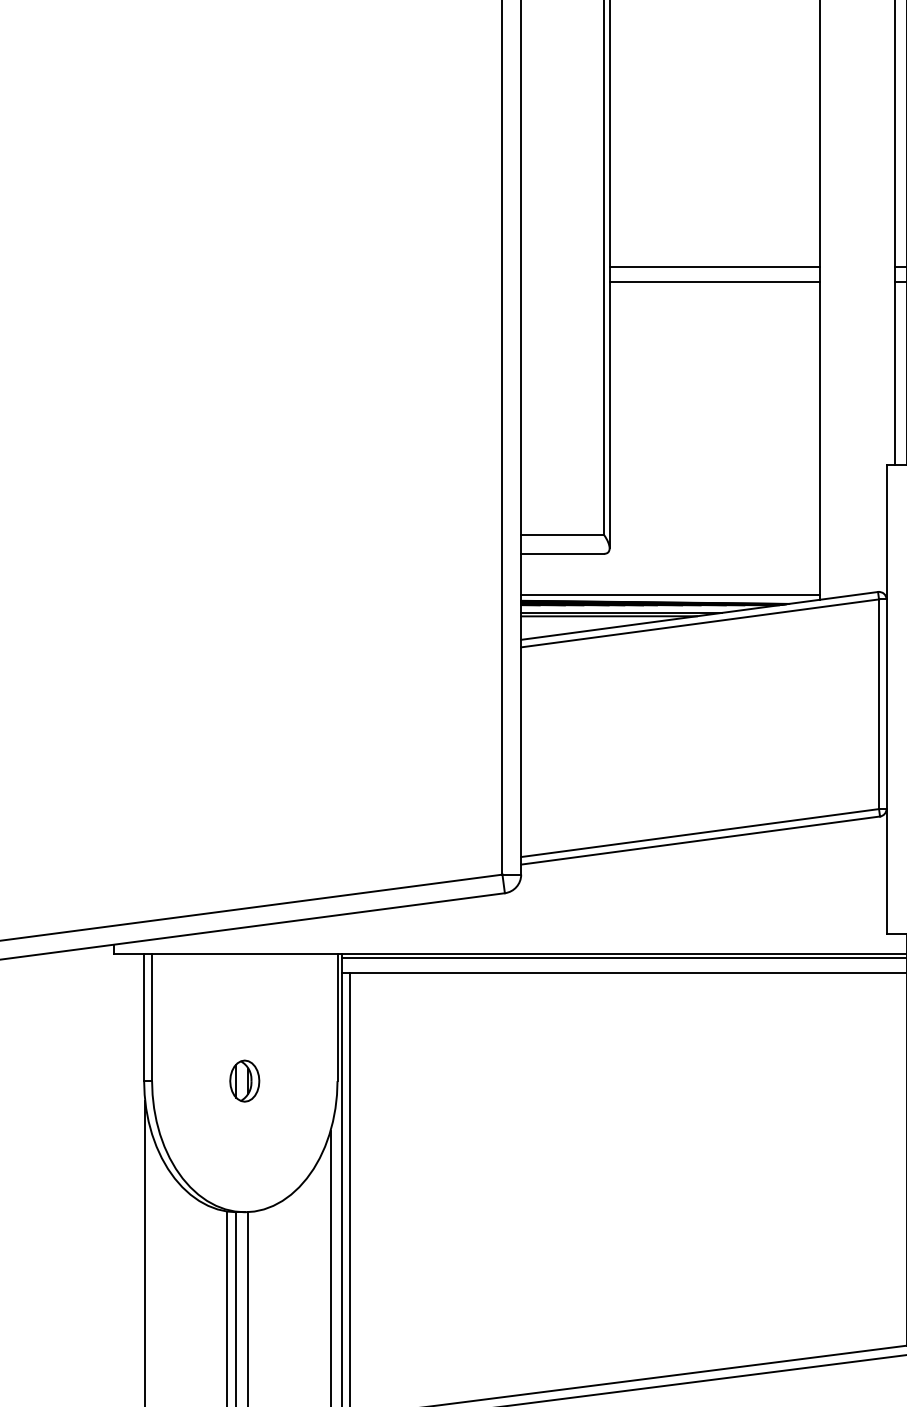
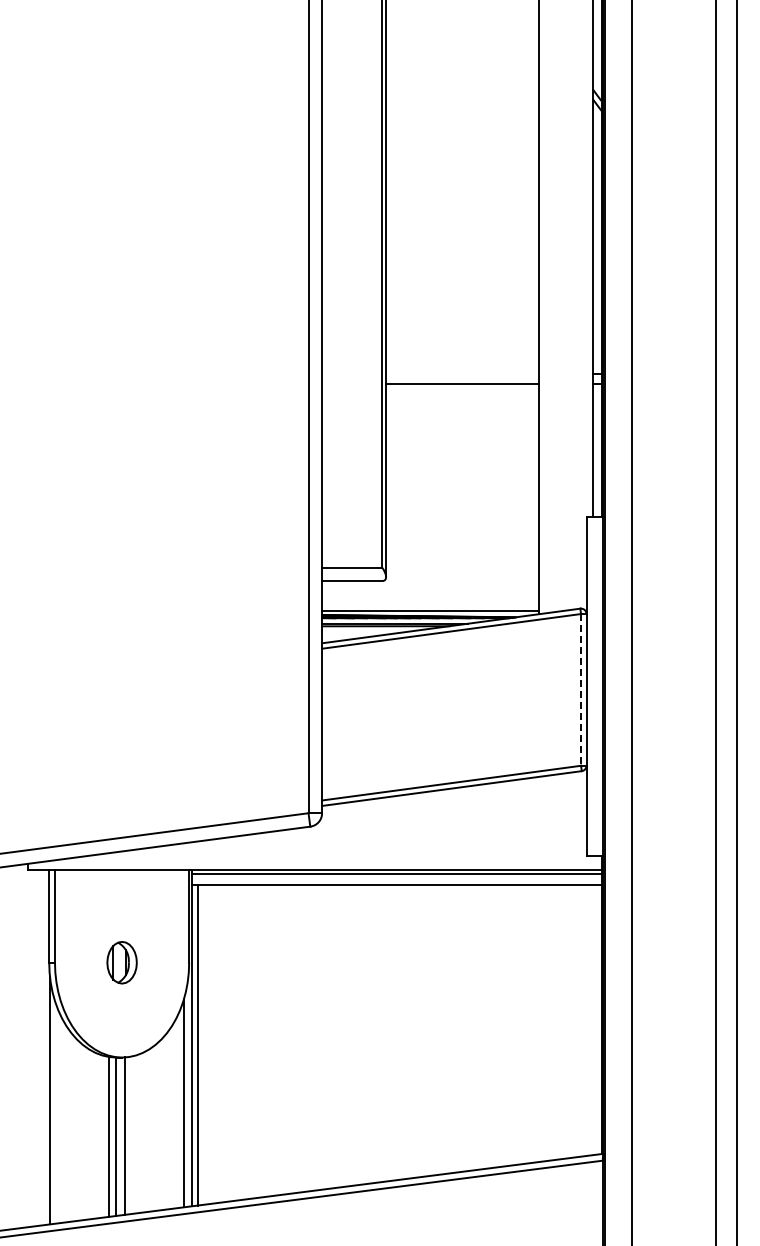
line: (715, 267) -> (462, 373), removed
line: (879, 703) -> (581, 689), solid -> dashed
part: (244, 1080) -> (121, 962), size x1.4

